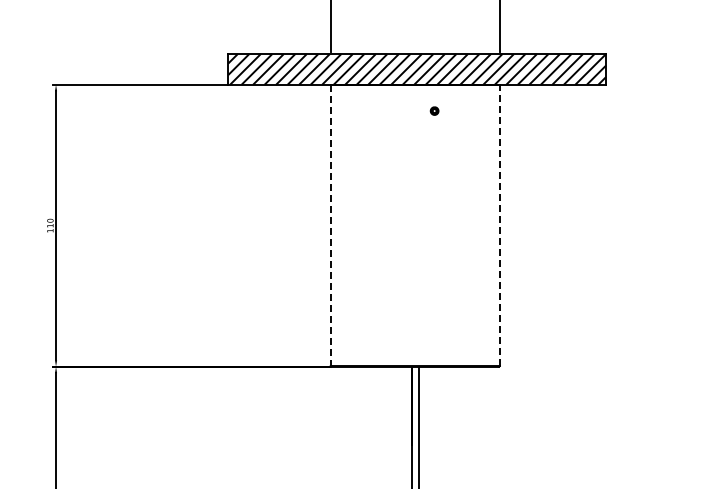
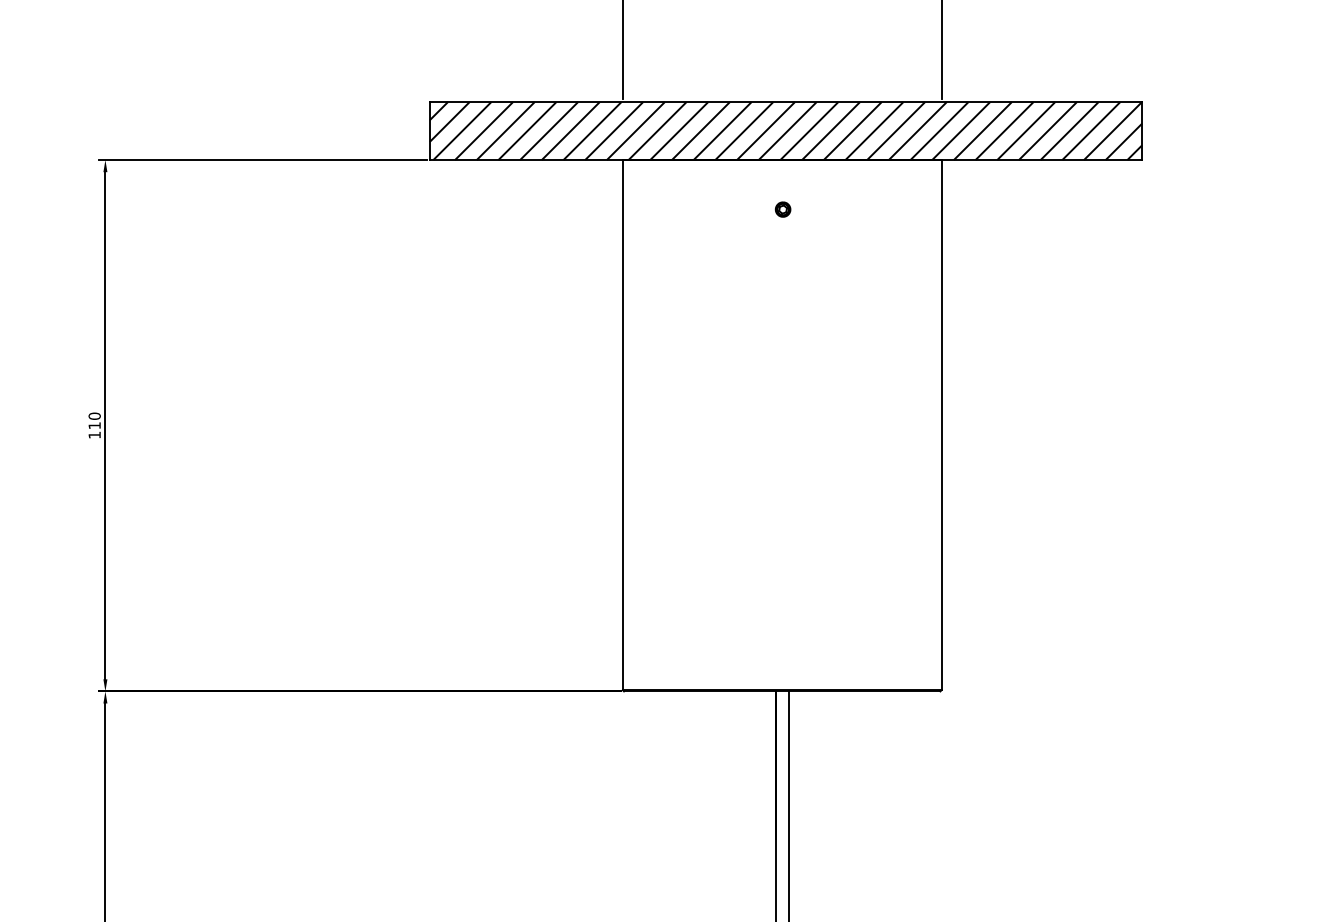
part: (434, 110) -> (782, 208), moved
line: (330, 225) -> (622, 425), dashed -> solid
line: (499, 225) -> (941, 425), dashed -> solid

